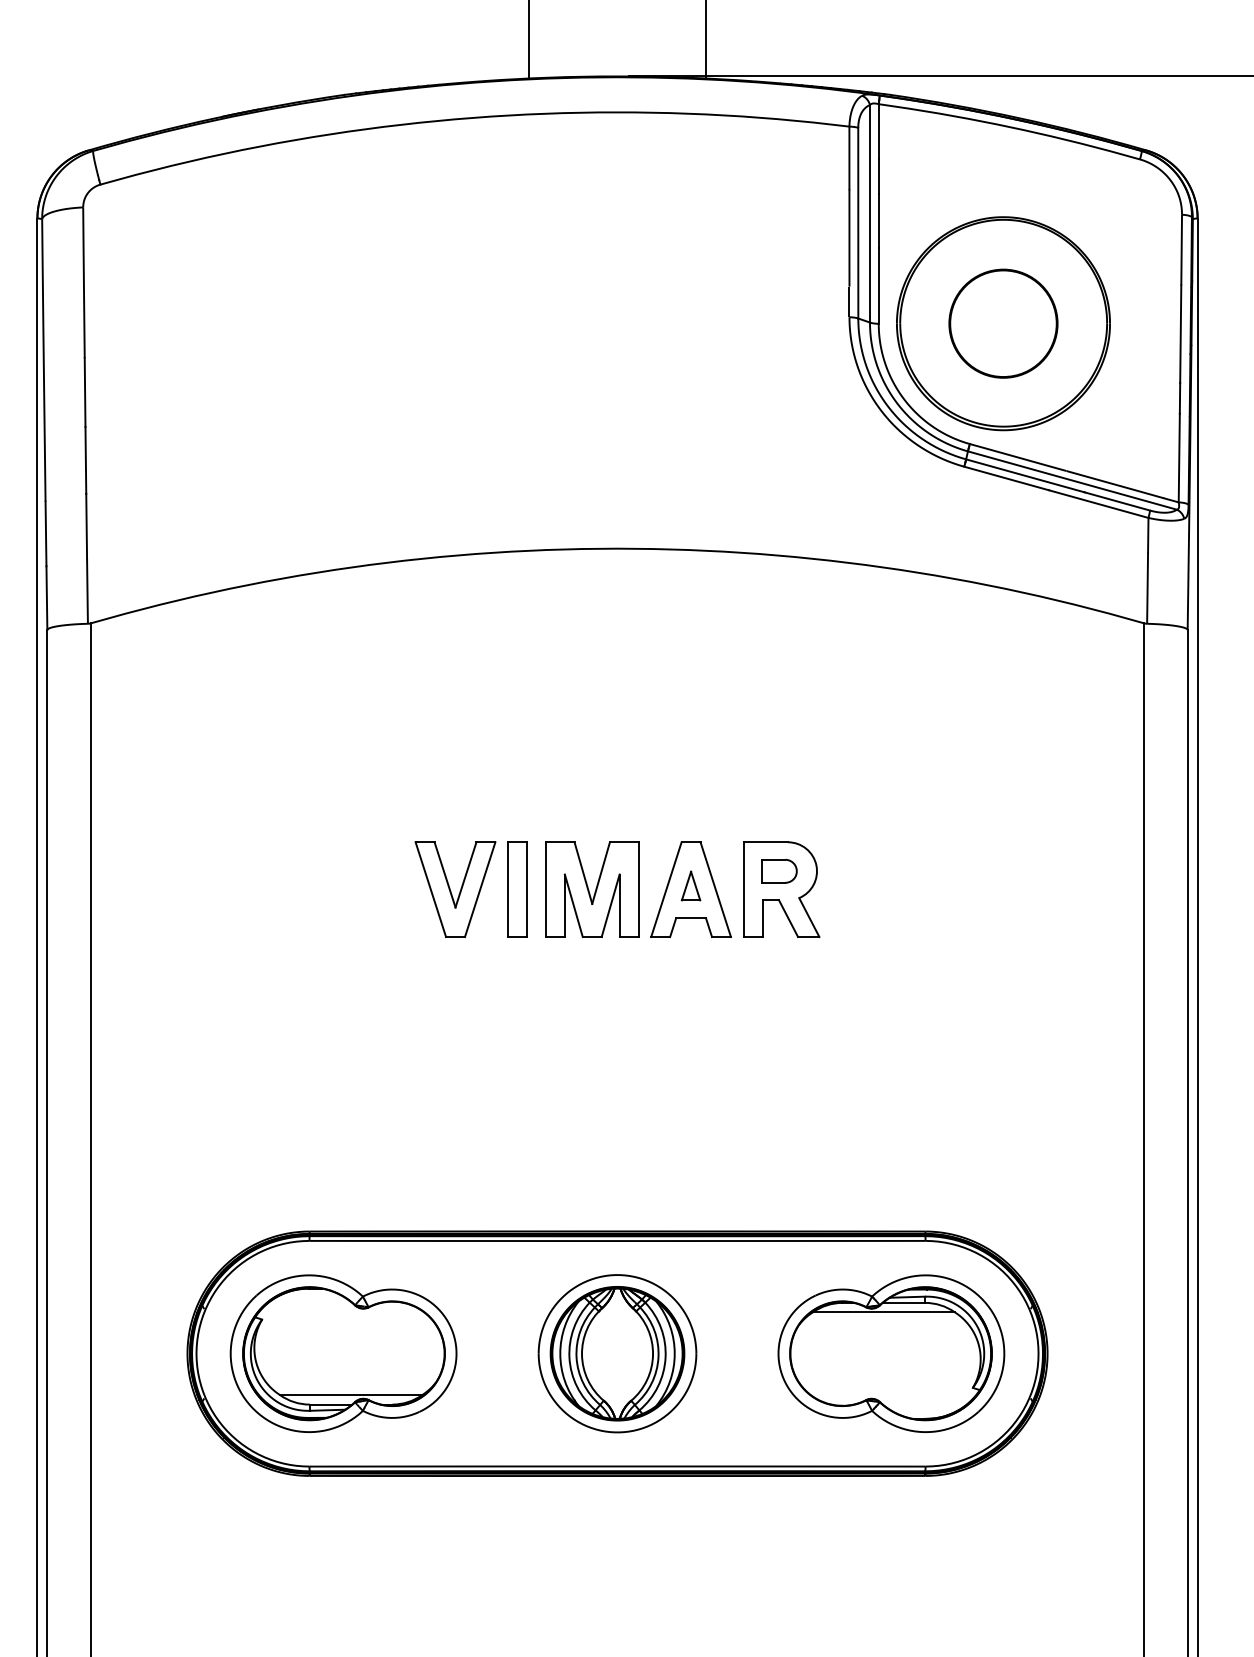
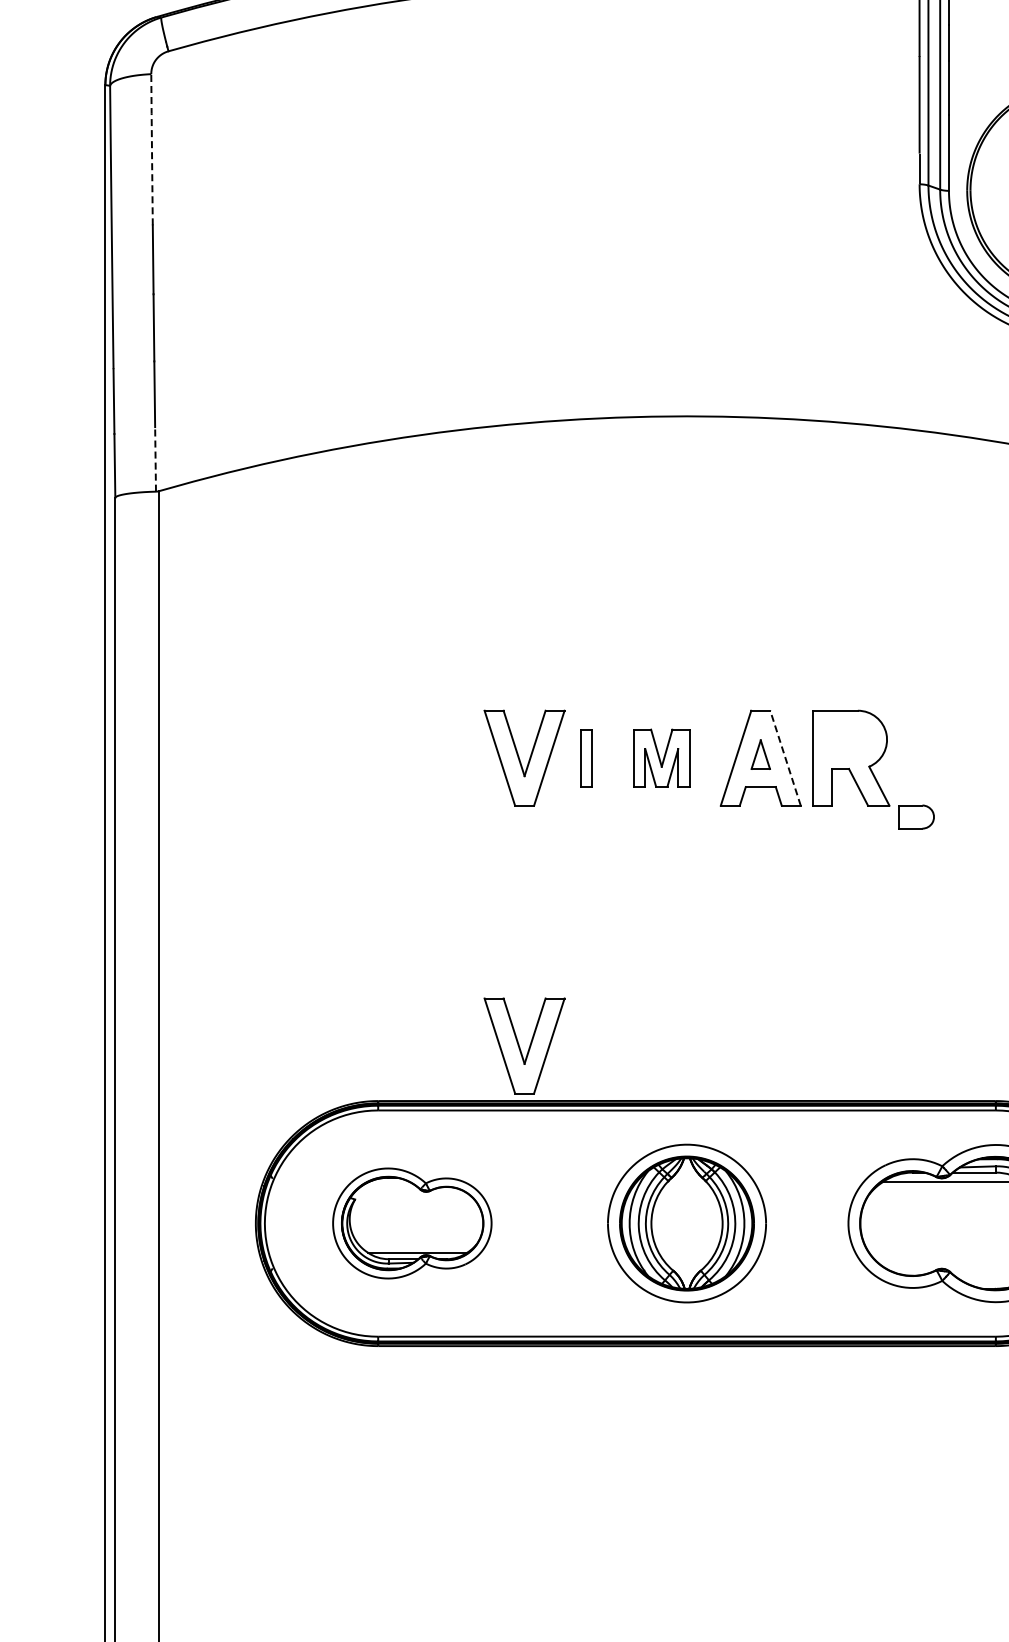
line: (83, 282) -> (151, 149), solid -> dashed
line: (87, 591) -> (155, 459), solid -> dashed
part: (779, 870) -> (916, 816), moved
part: (517, 889) -> (586, 758), size x0.6
part: (592, 889) -> (661, 758), size x0.6
line: (715, 889) -> (785, 758), solid -> dashed
part: (455, 1176) -> (524, 1045), added
part: (343, 1353) -> (412, 1223), size x0.7

